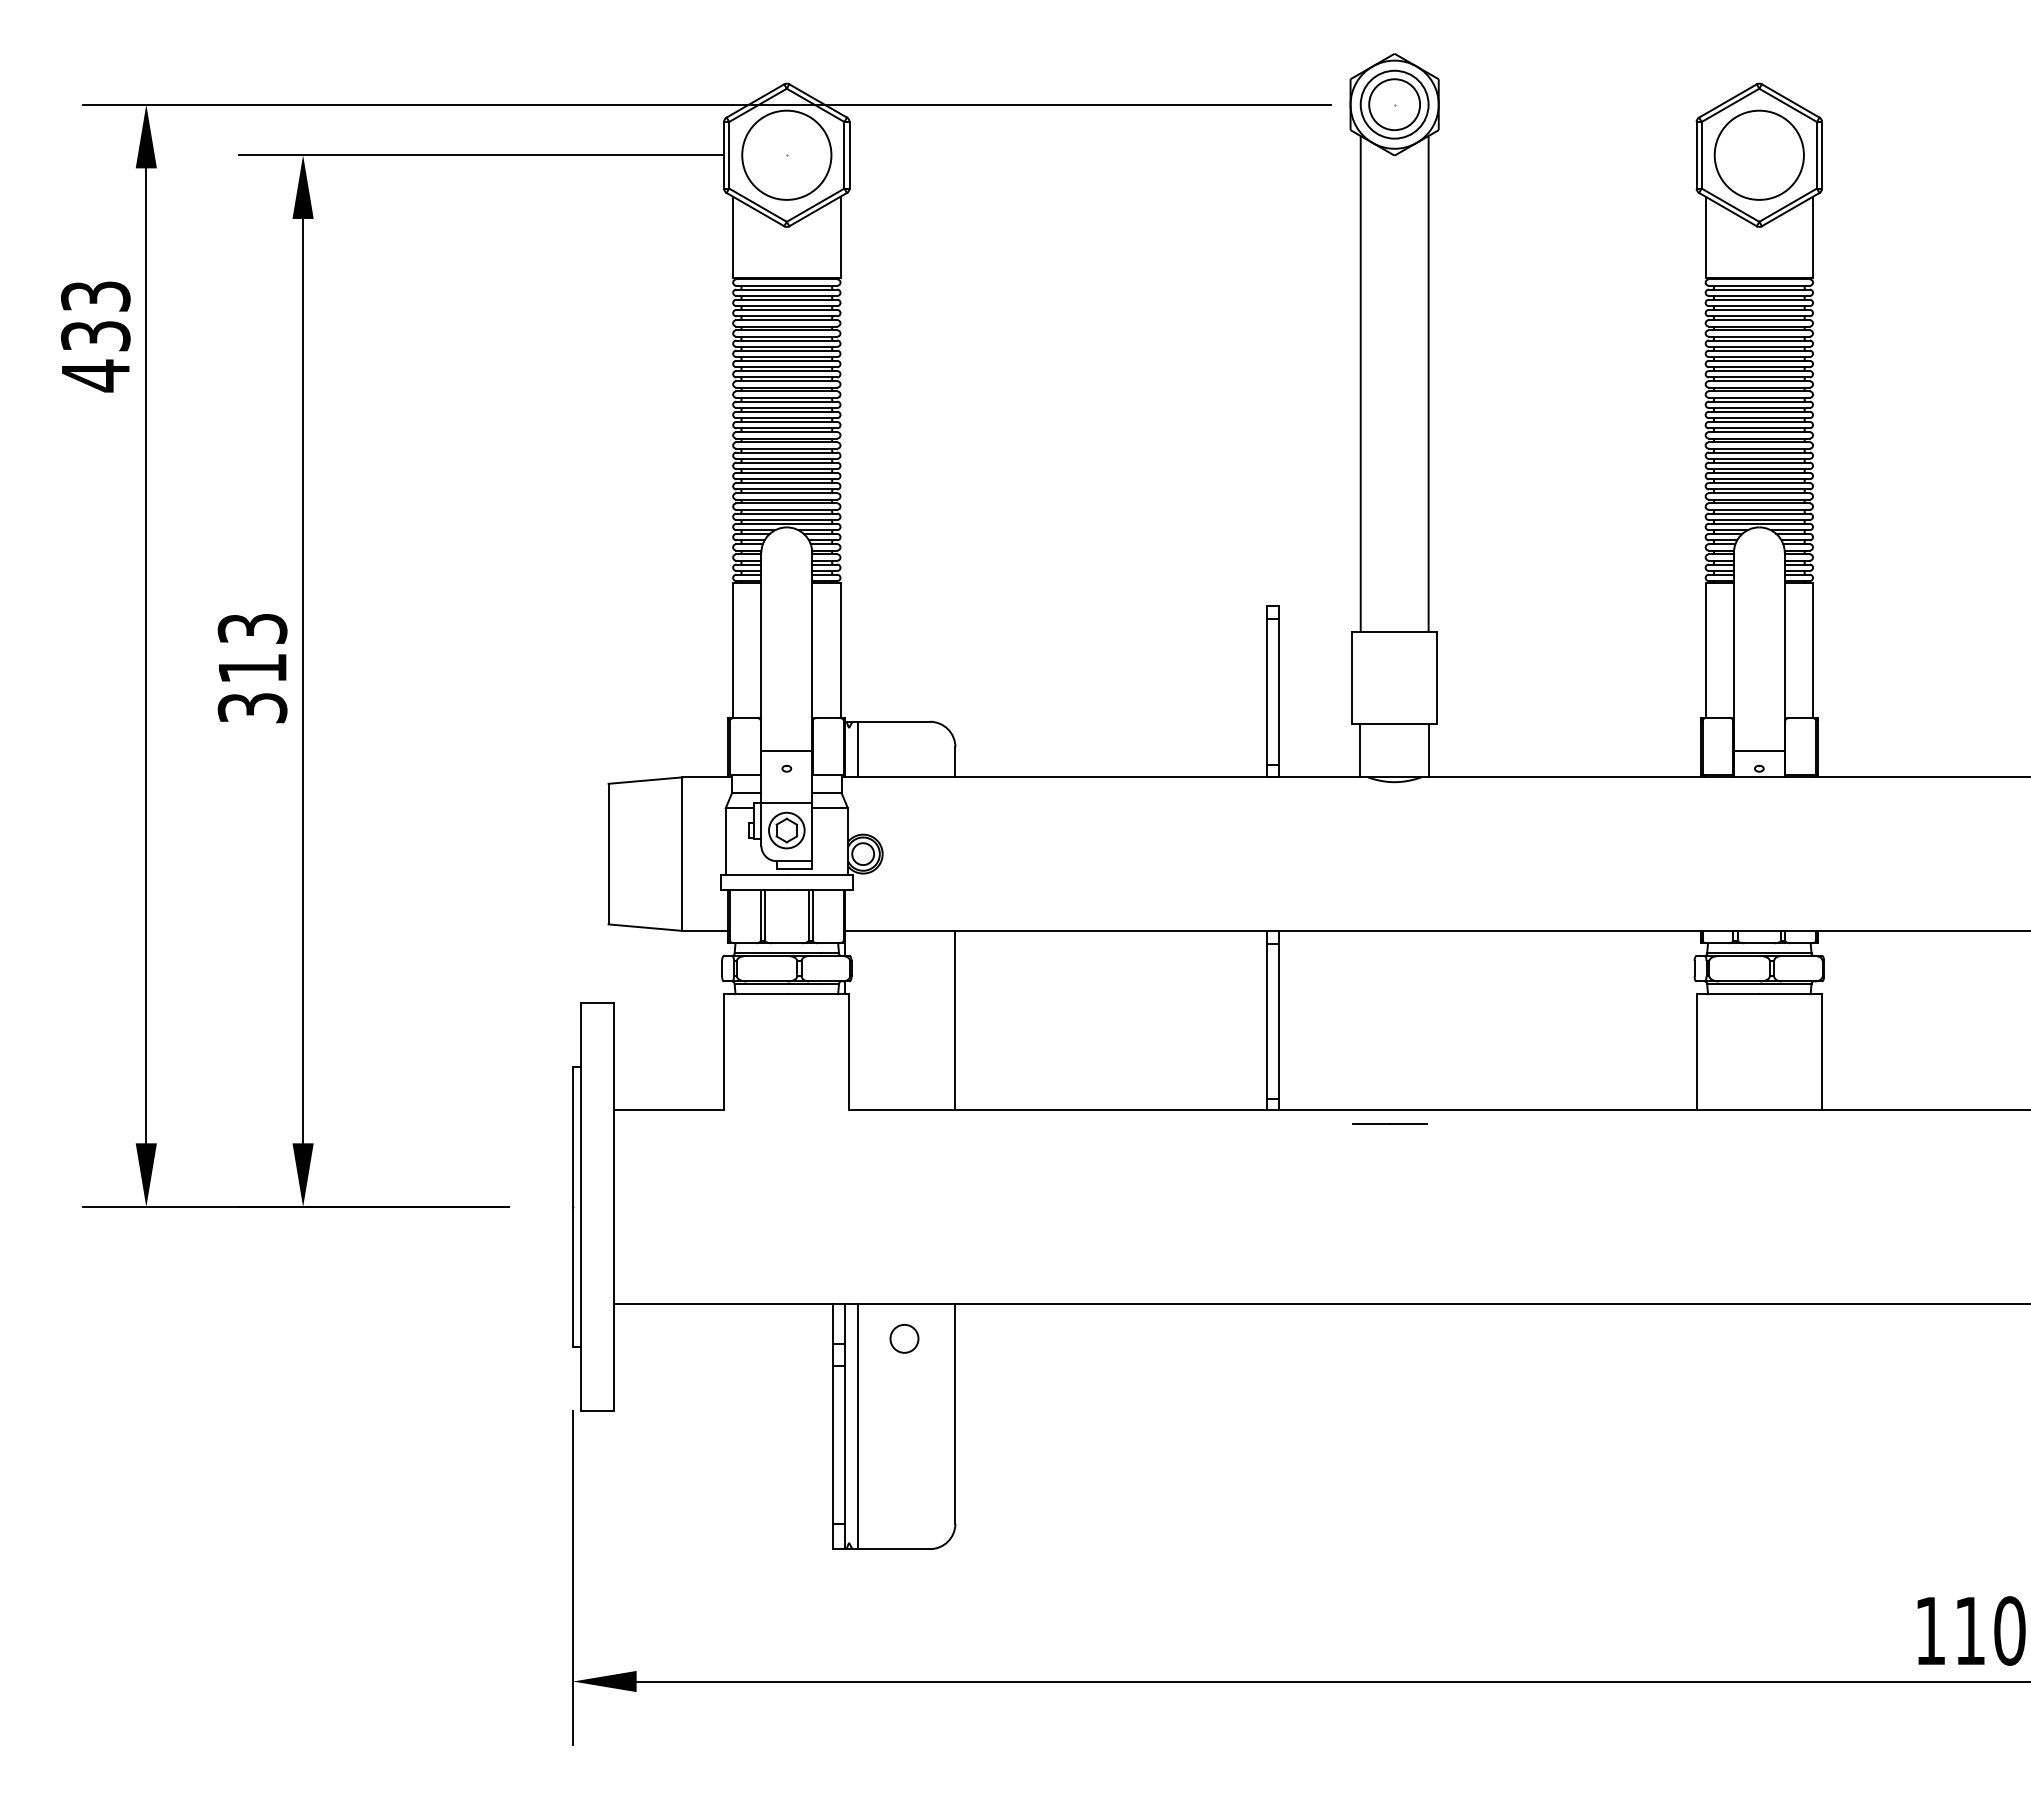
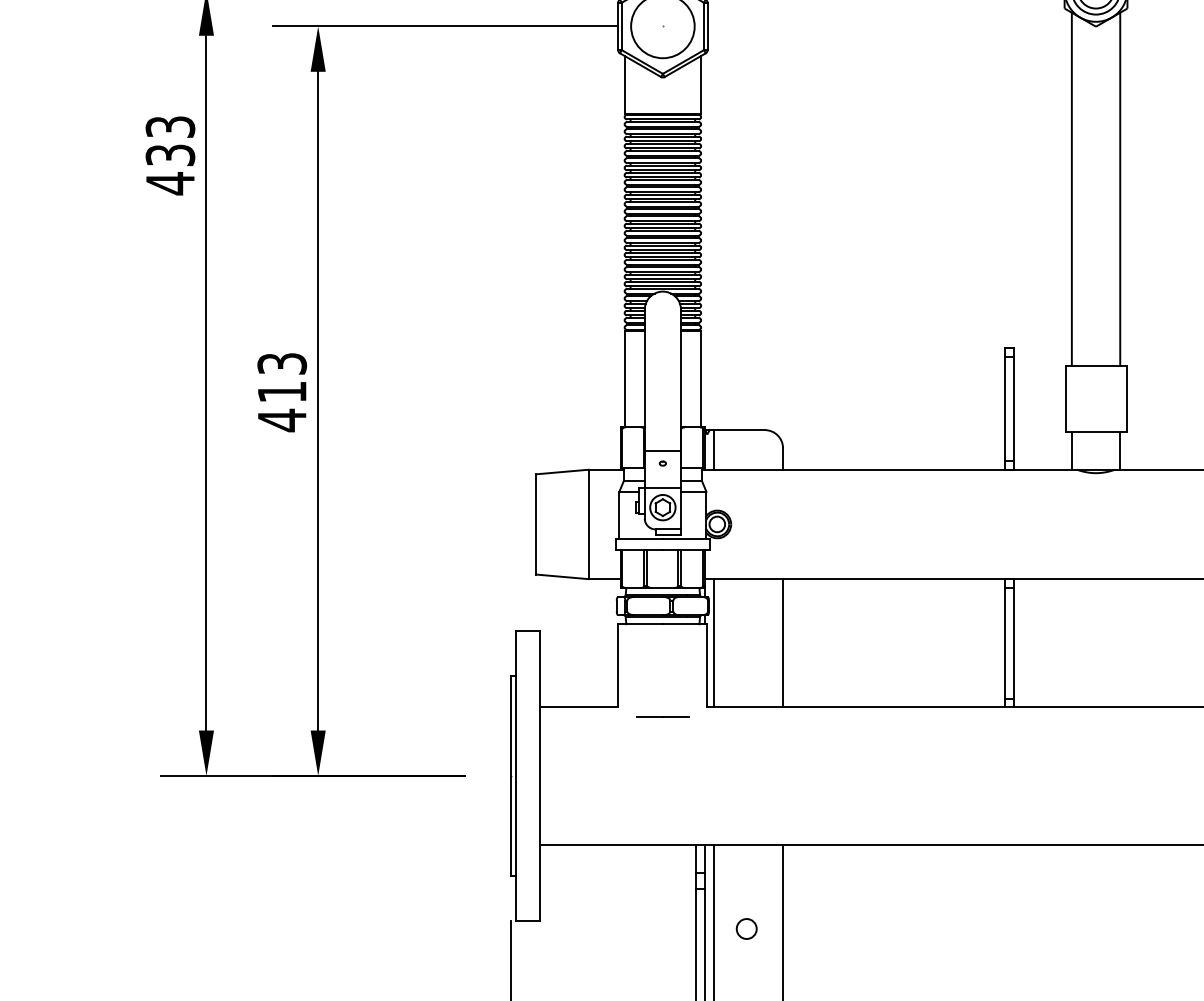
text: (252, 707) -> (282, 419), 313 -> 413
line: (858, 1020) -> (713, 642), added
line: (1389, 1123) -> (662, 716), moved
circle: (904, 1338) -> (746, 928), moved

